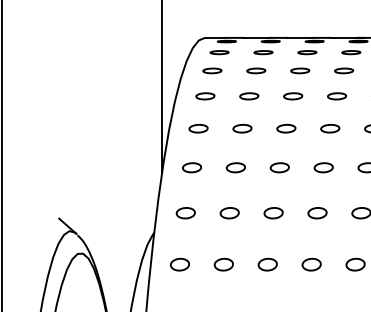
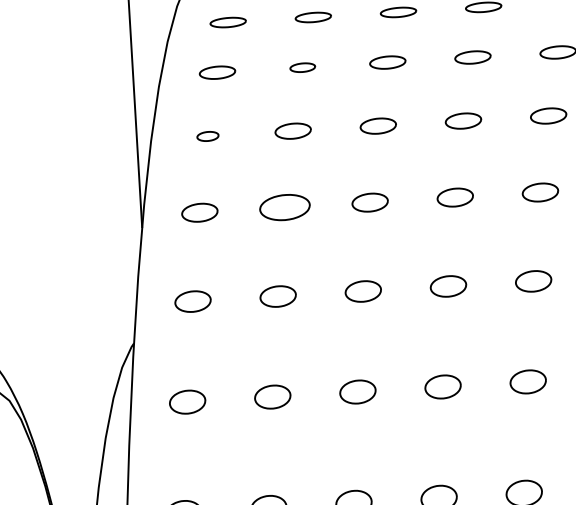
part: (249, 96) -> (303, 67), size x0.7
part: (198, 128) -> (207, 135), size x0.6
part: (235, 167) -> (284, 207), size x1.4

